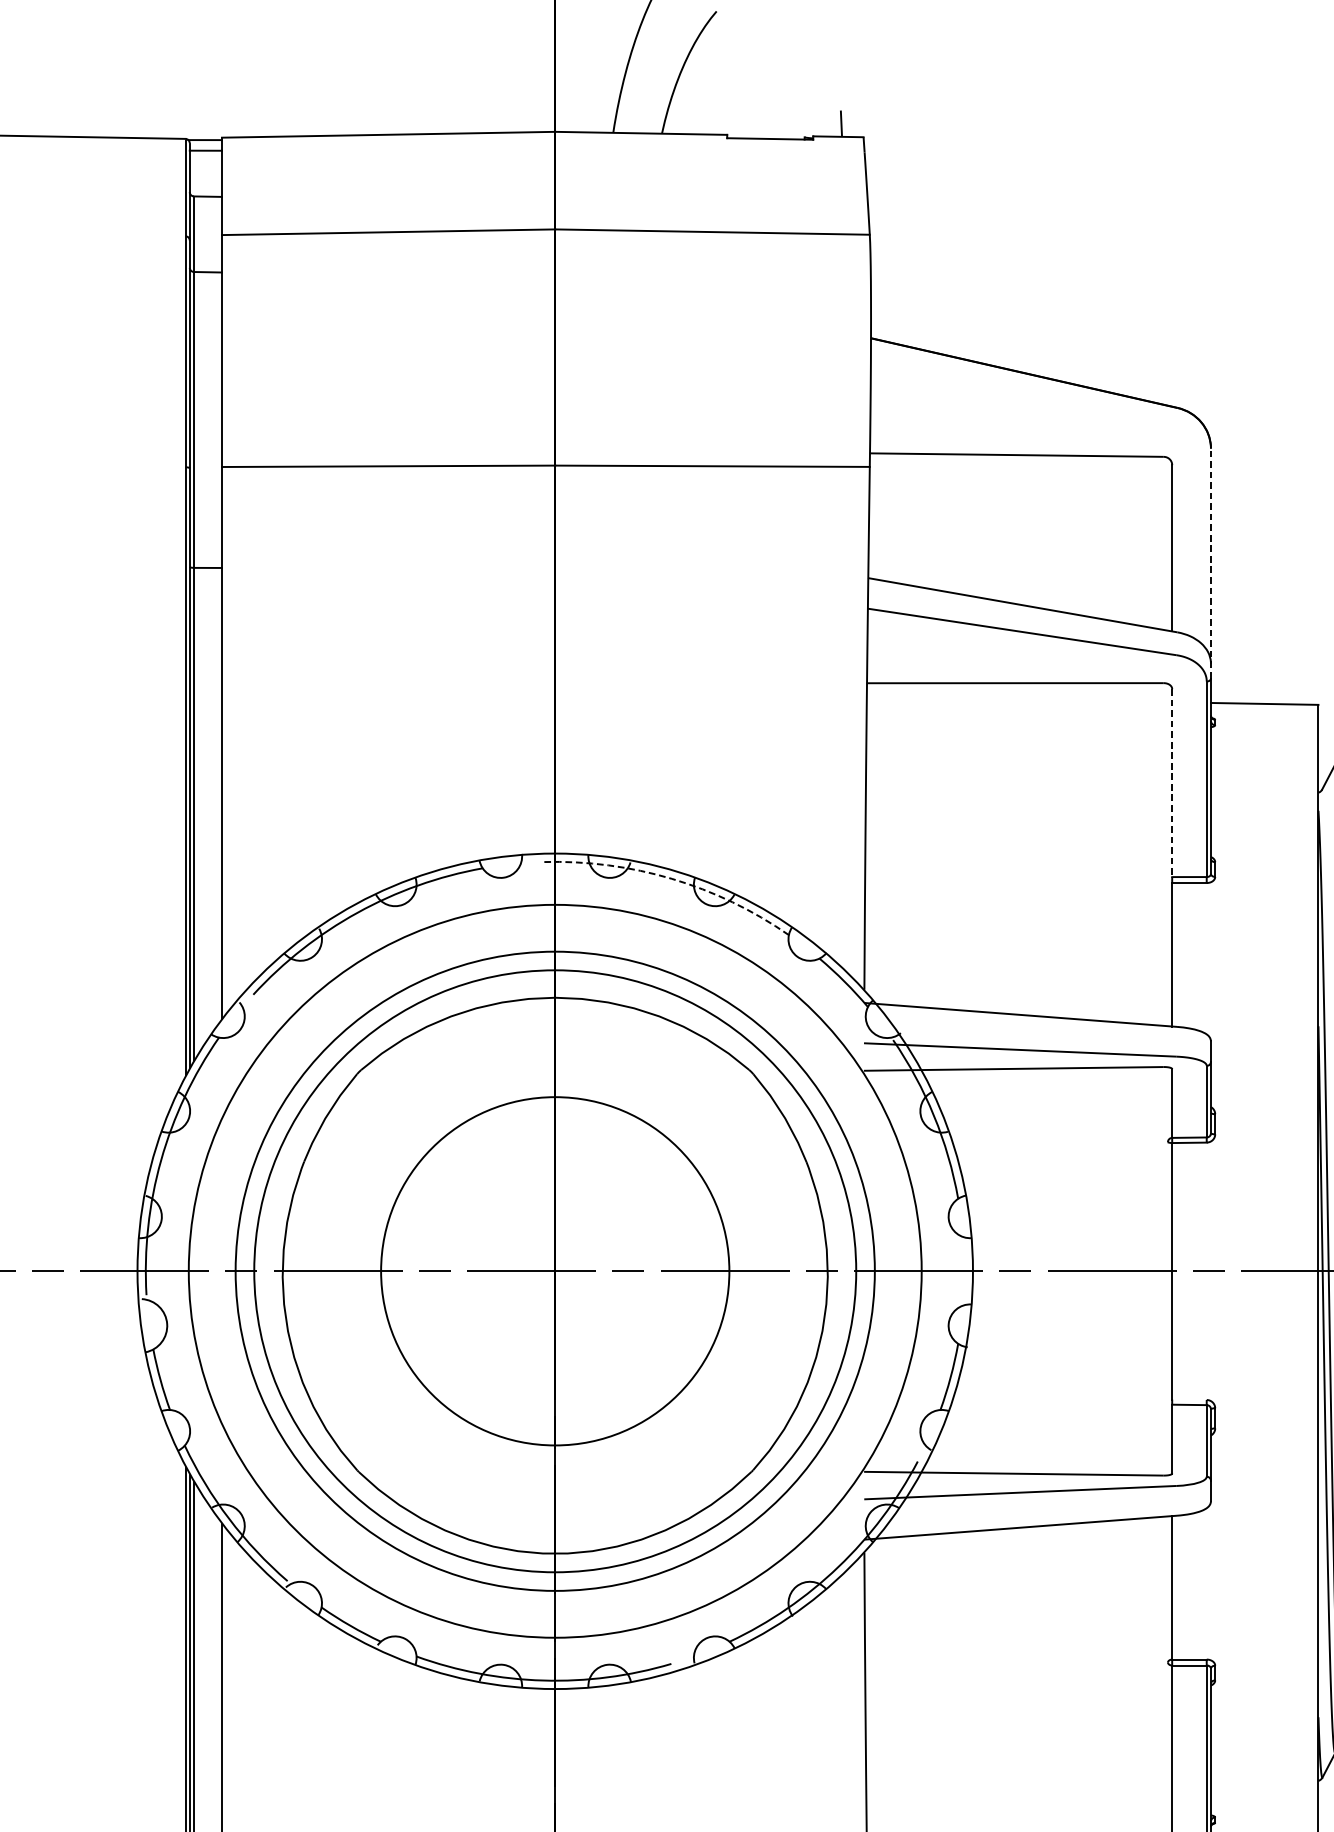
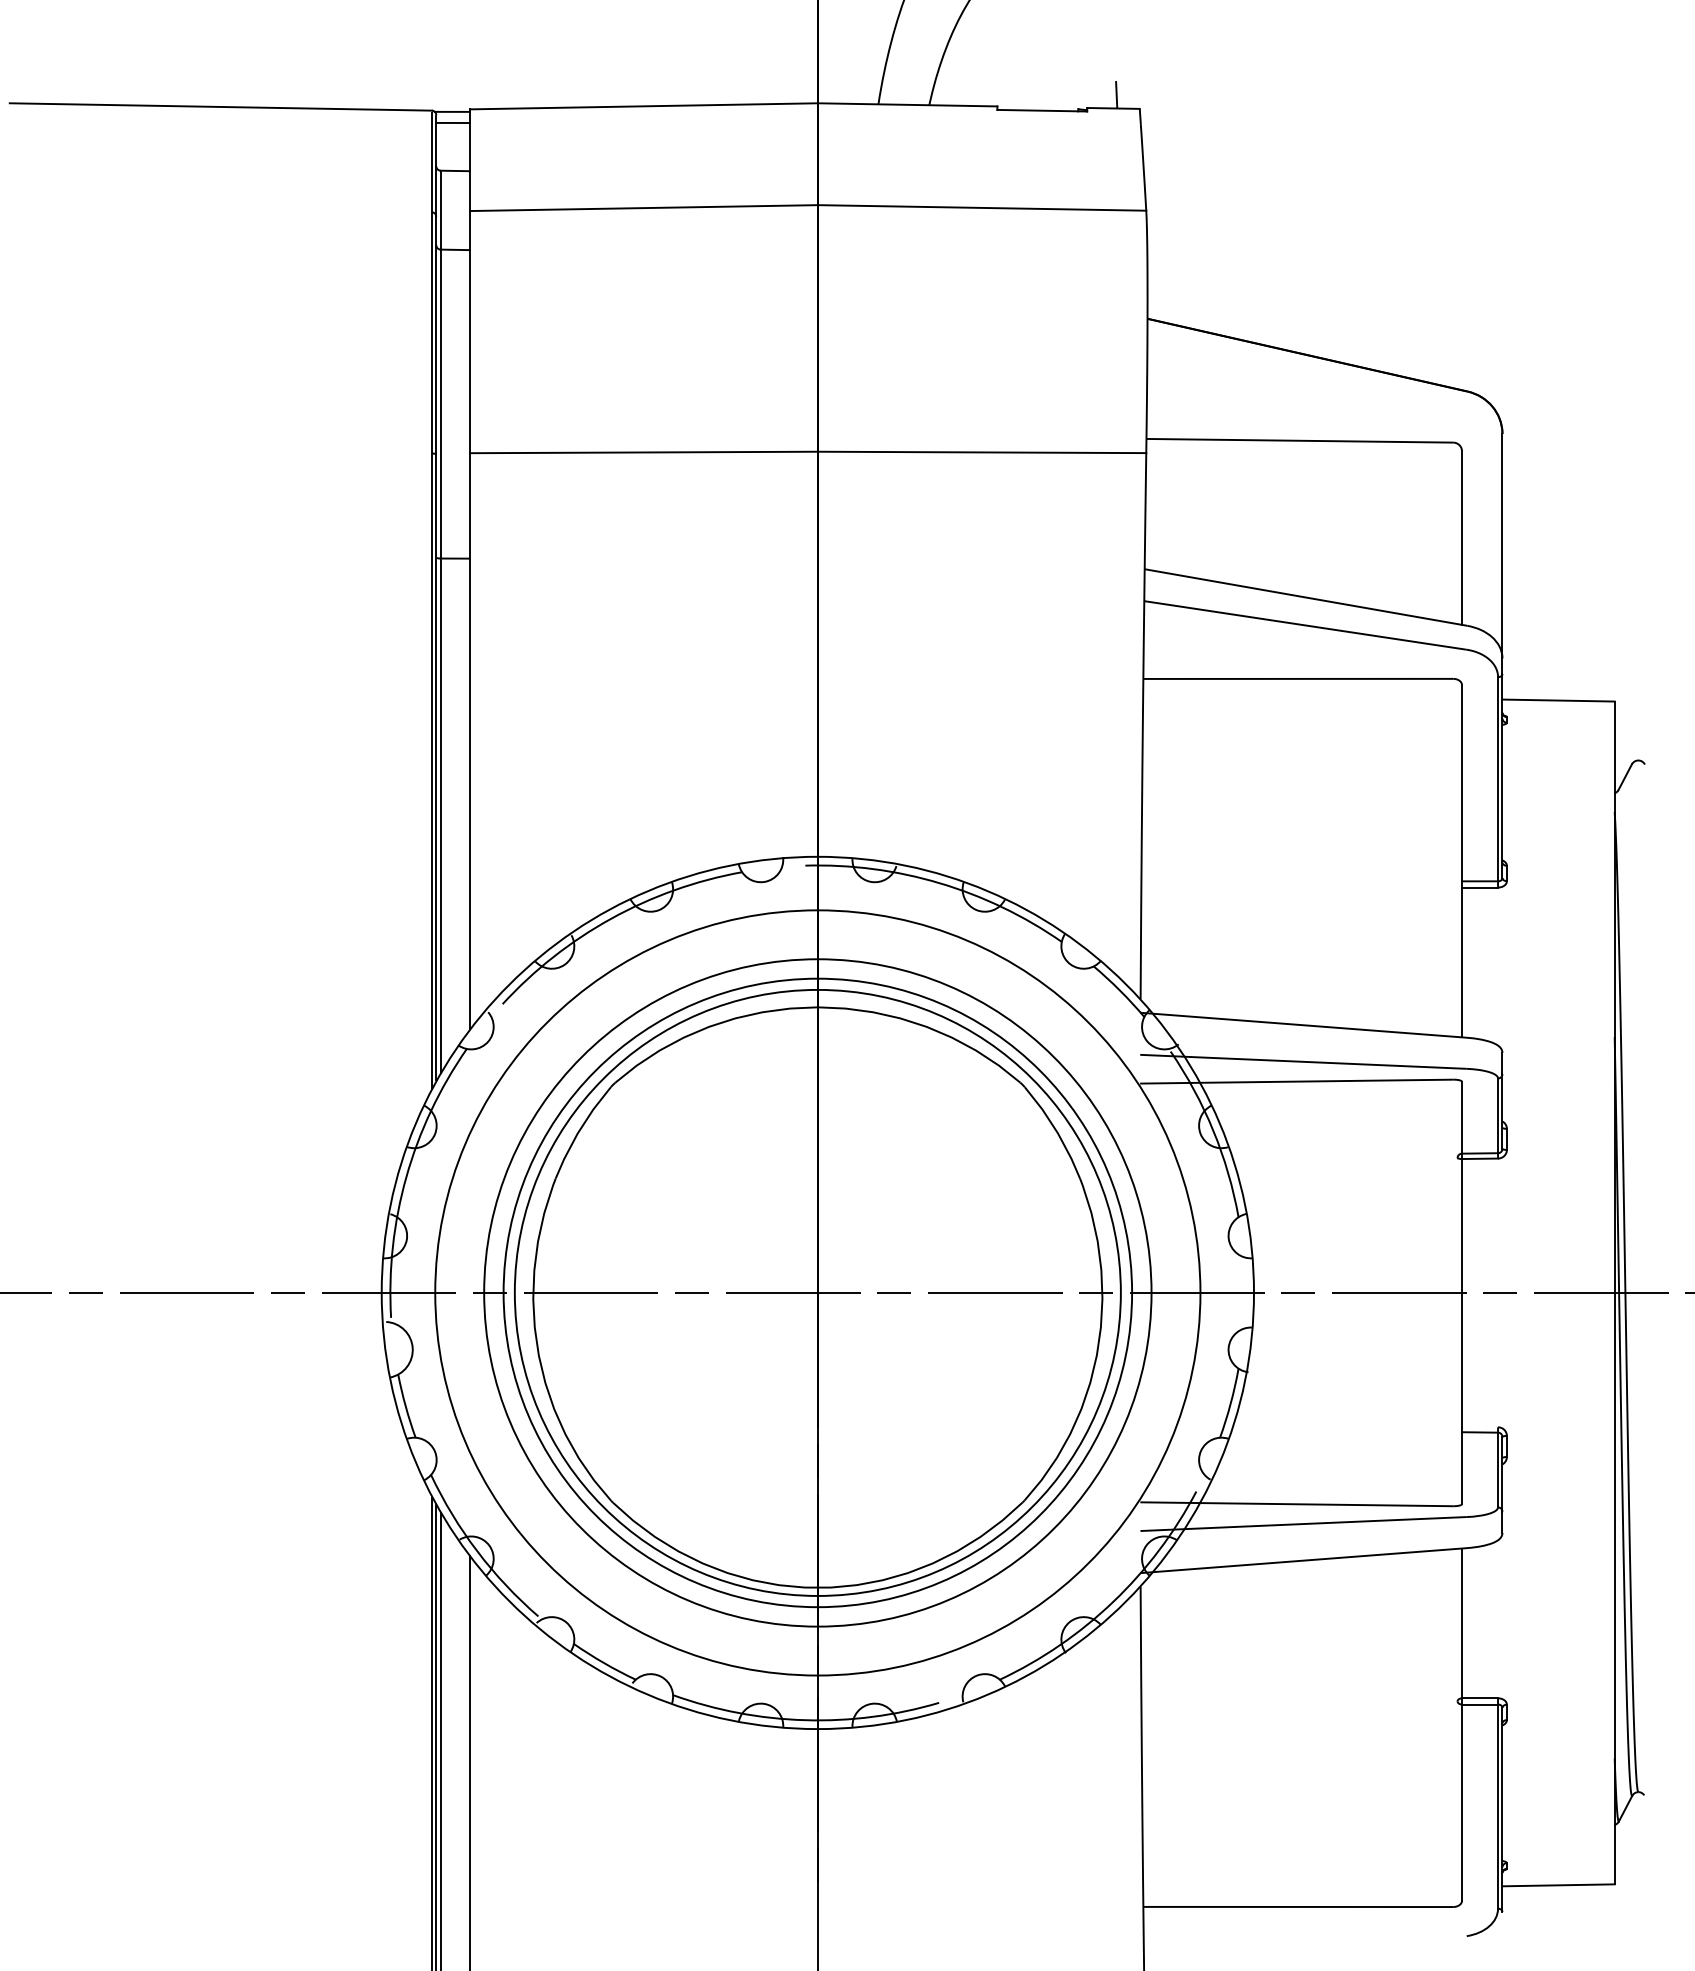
line: (1211, 564) -> (1502, 554), dashed -> solid
line: (1172, 783) -> (1462, 783), dashed -> solid
arc: (671, 879) -> (939, 883), dashed -> solid
circle: (554, 1270) -> (817, 1292), size x1.67

